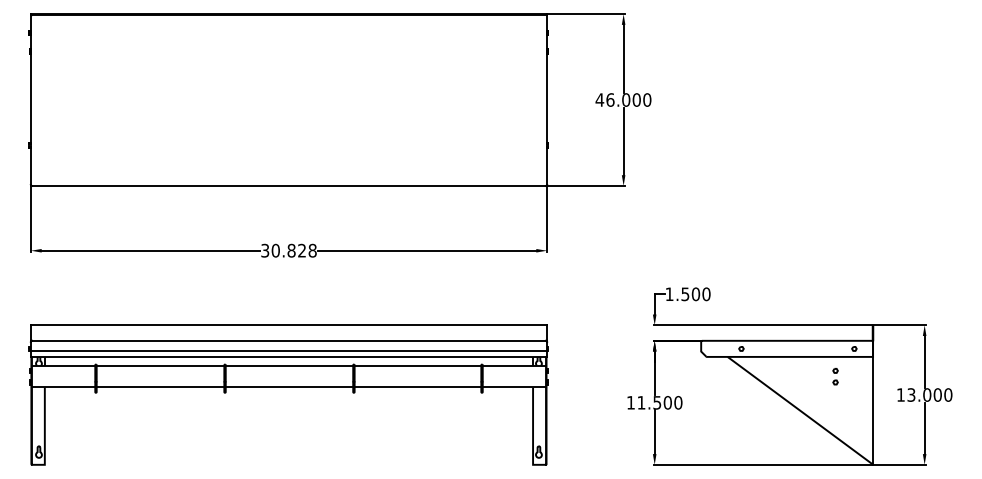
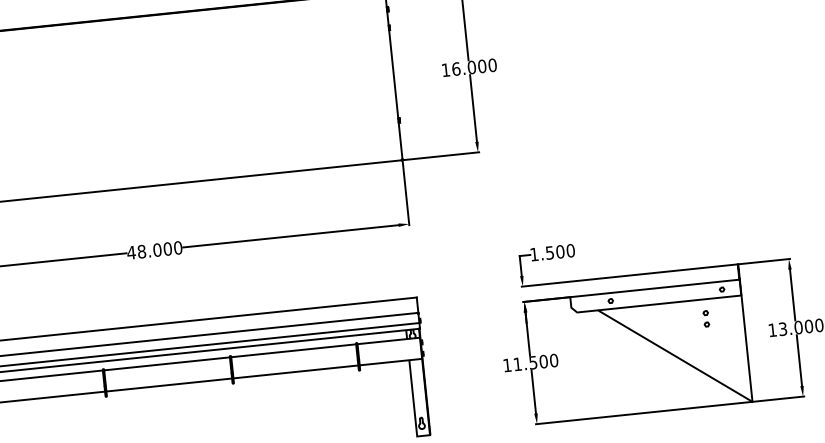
text: (599, 99) -> (445, 69), 46.000 -> 16.000
text: (288, 250) -> (154, 250), 30.828 -> 48.000

